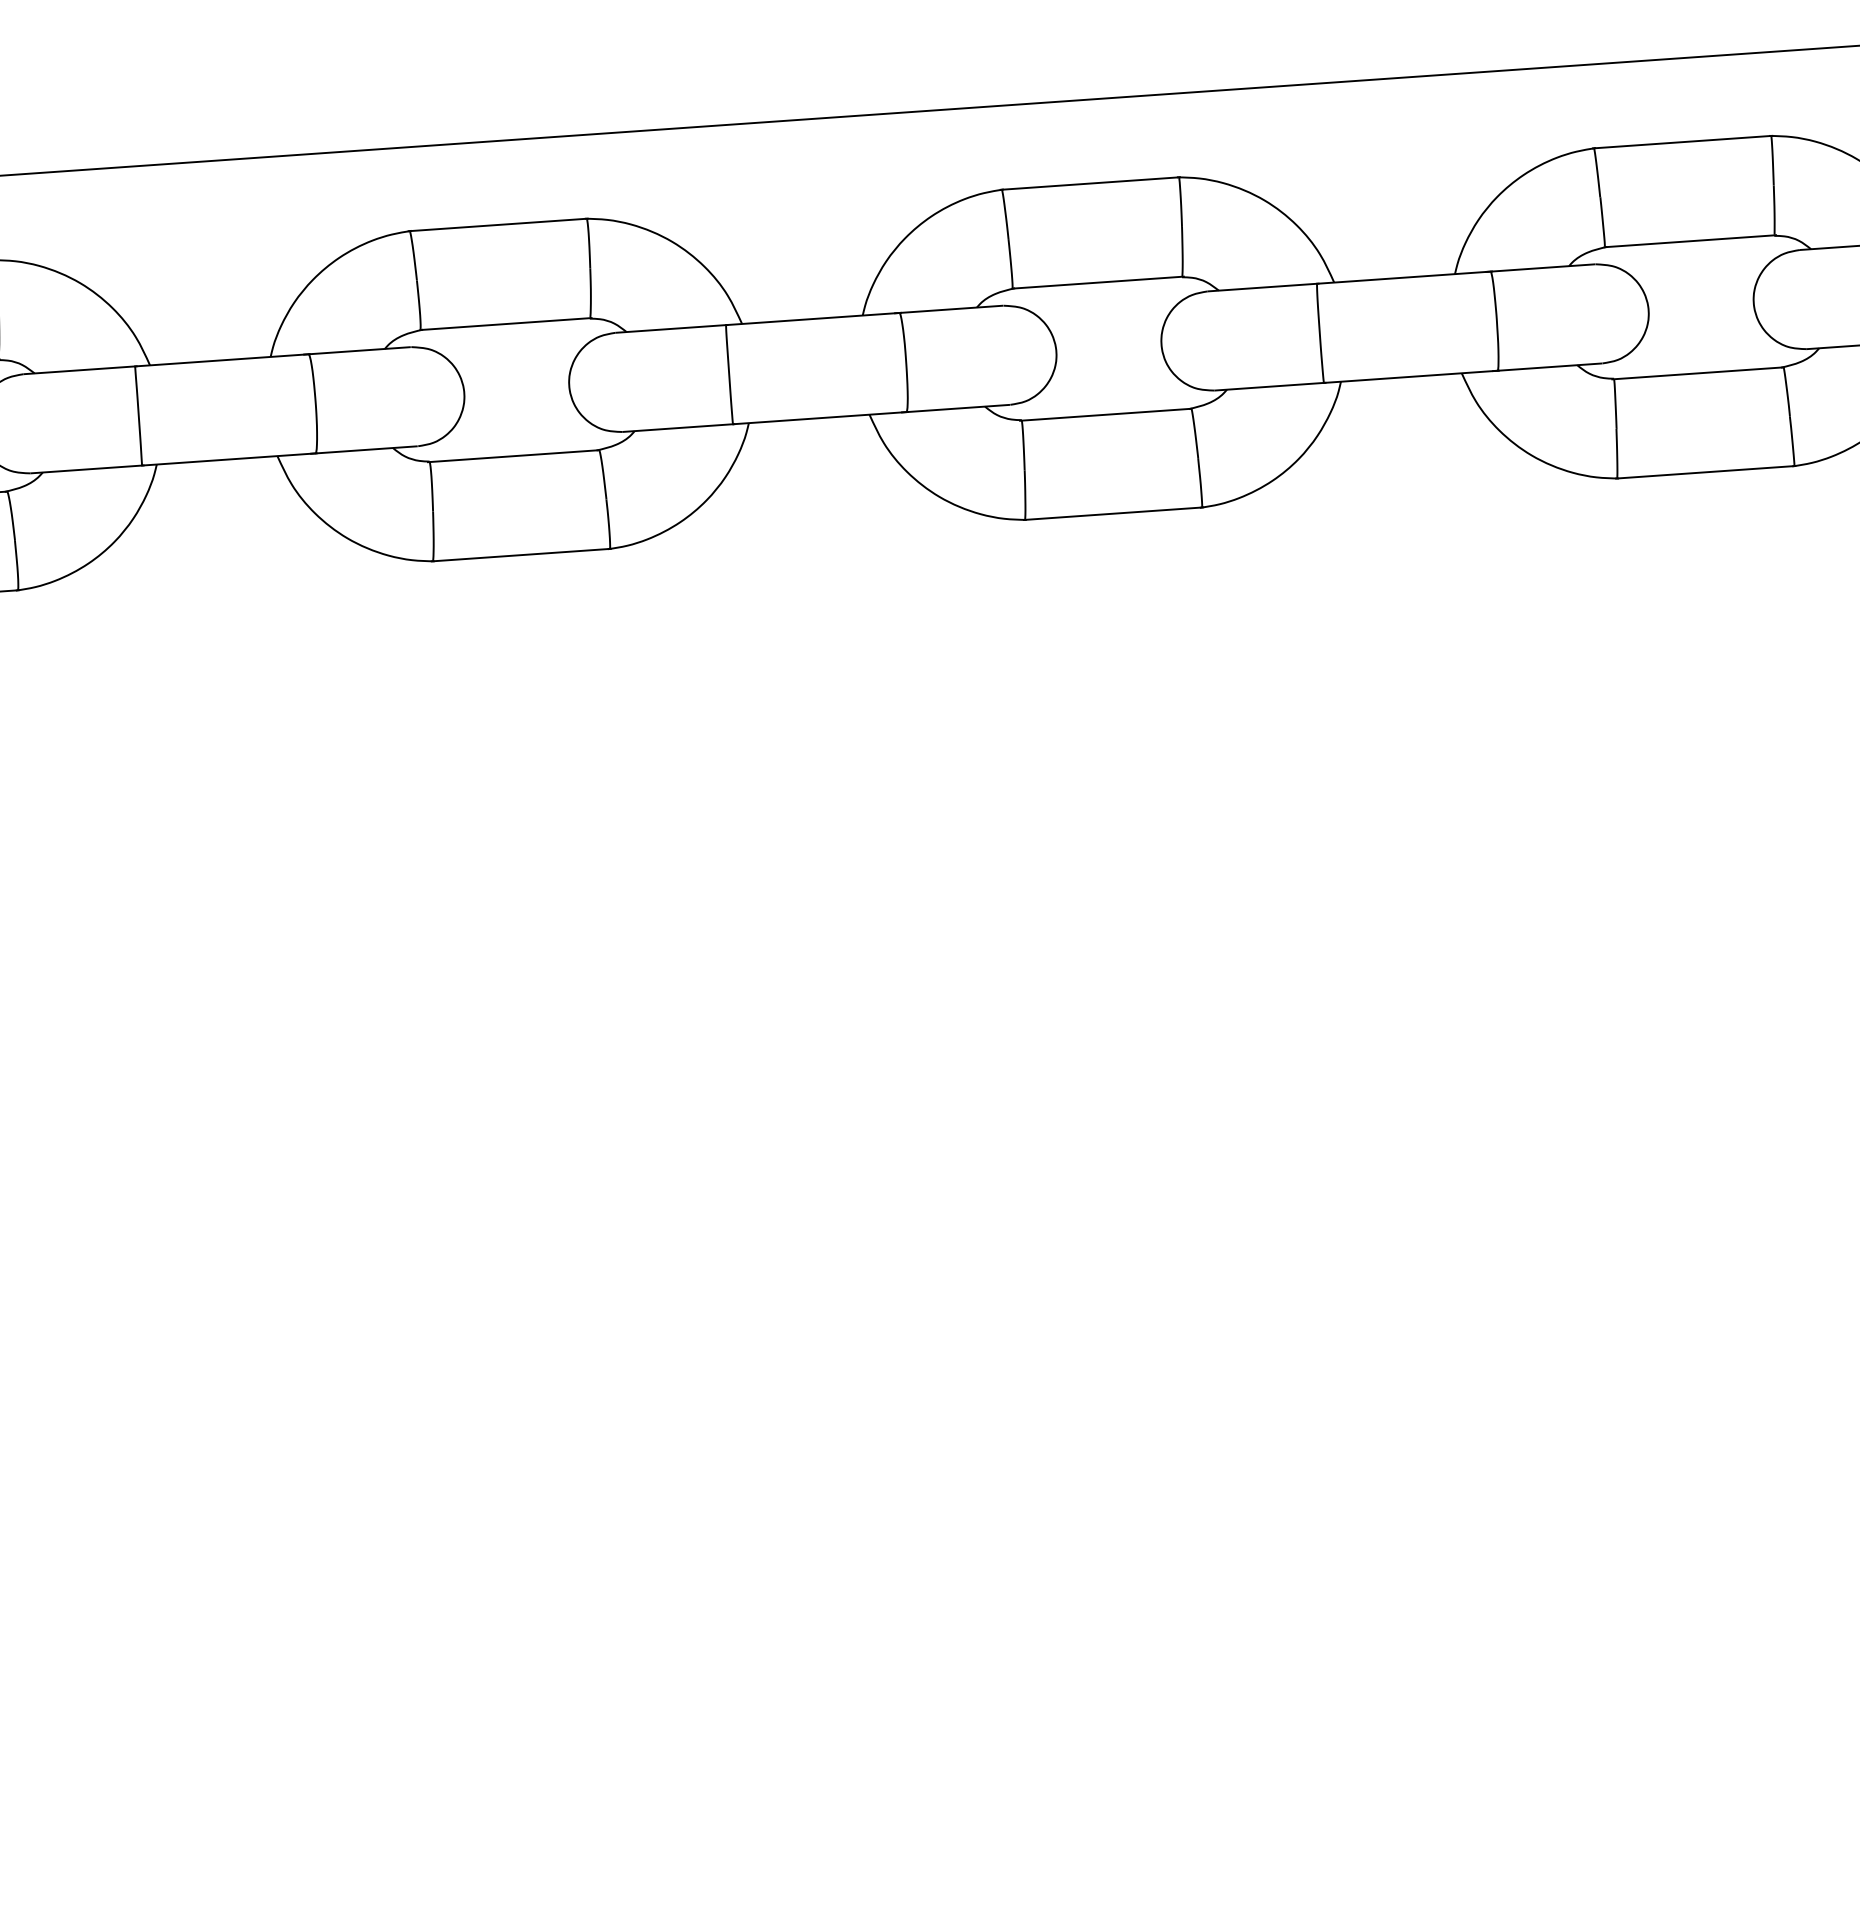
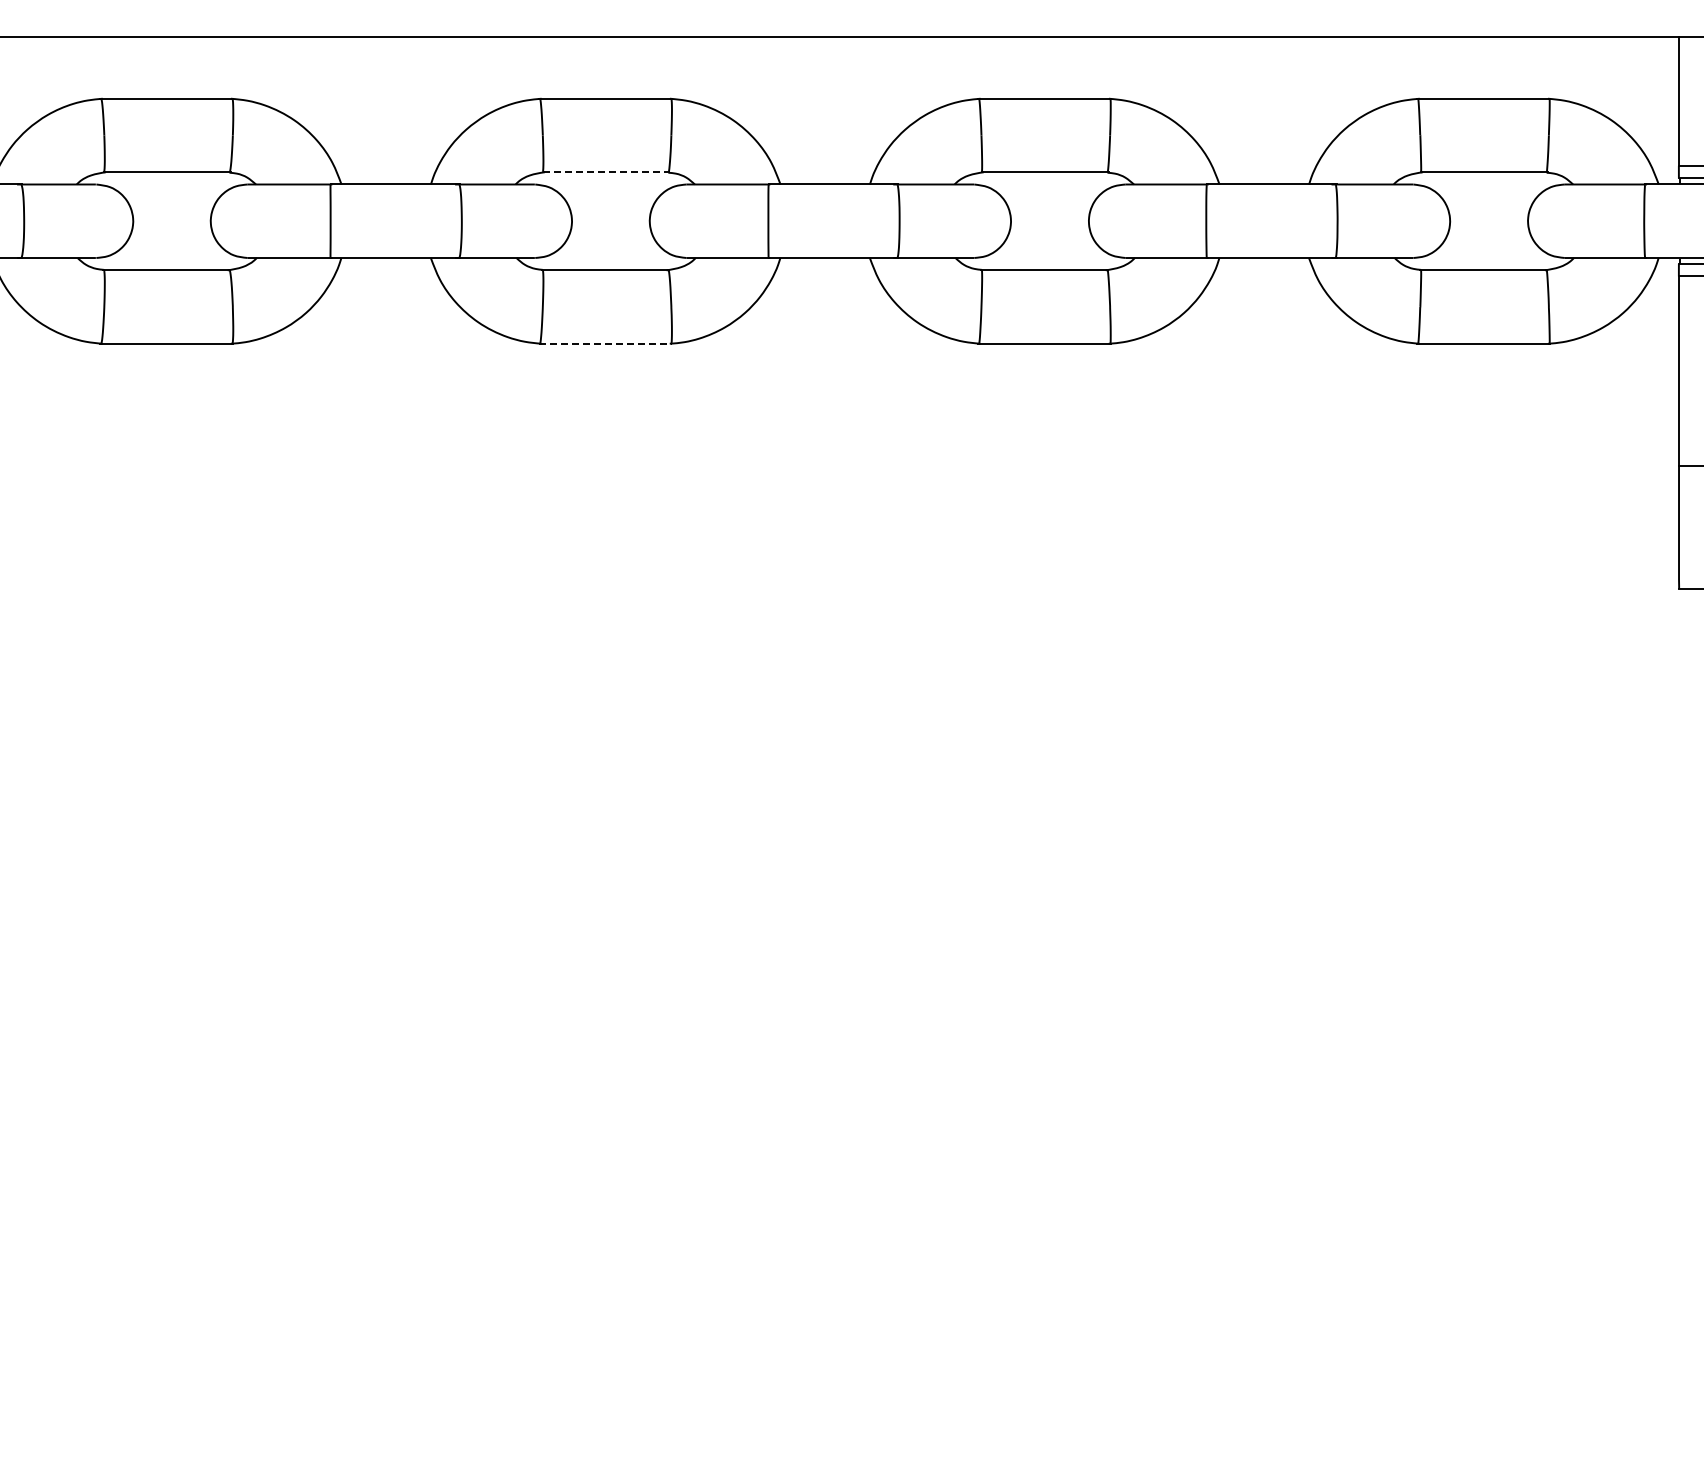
line: (506, 324) -> (606, 172), solid -> dashed
line: (522, 554) -> (606, 343), solid -> dashed

